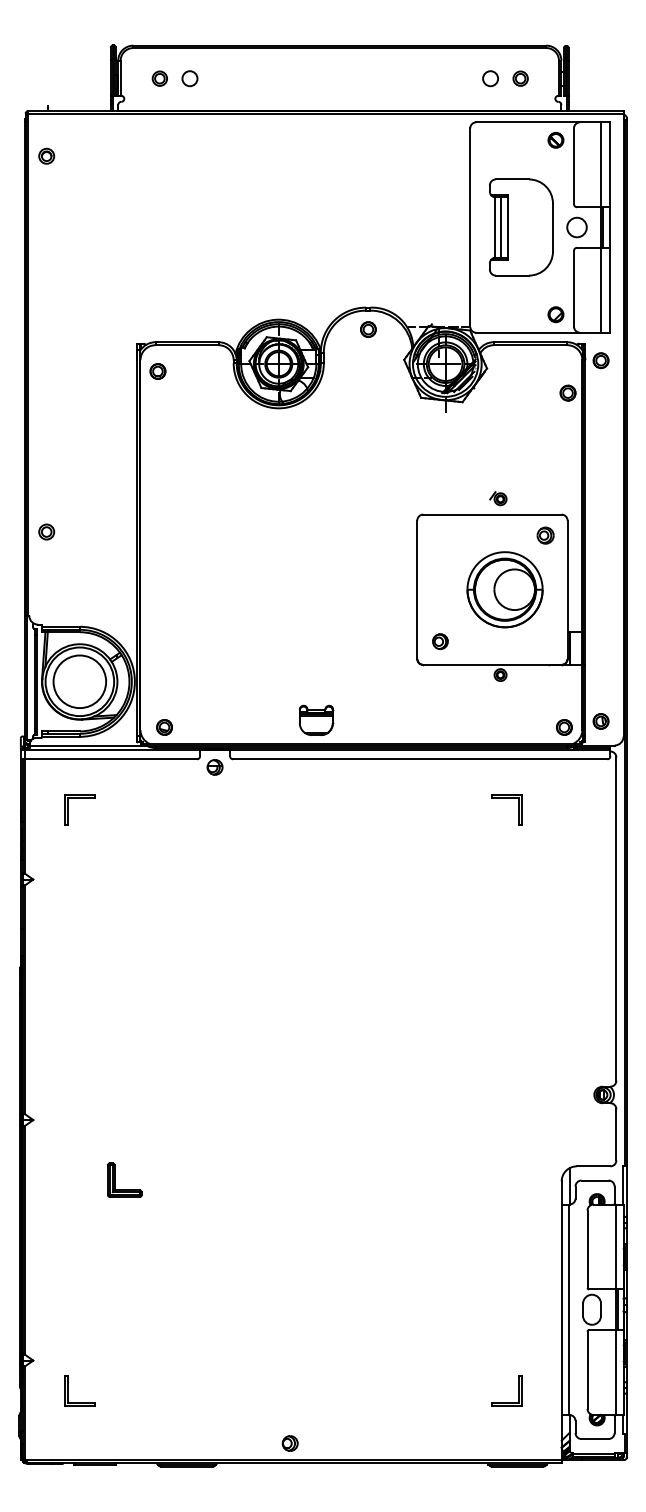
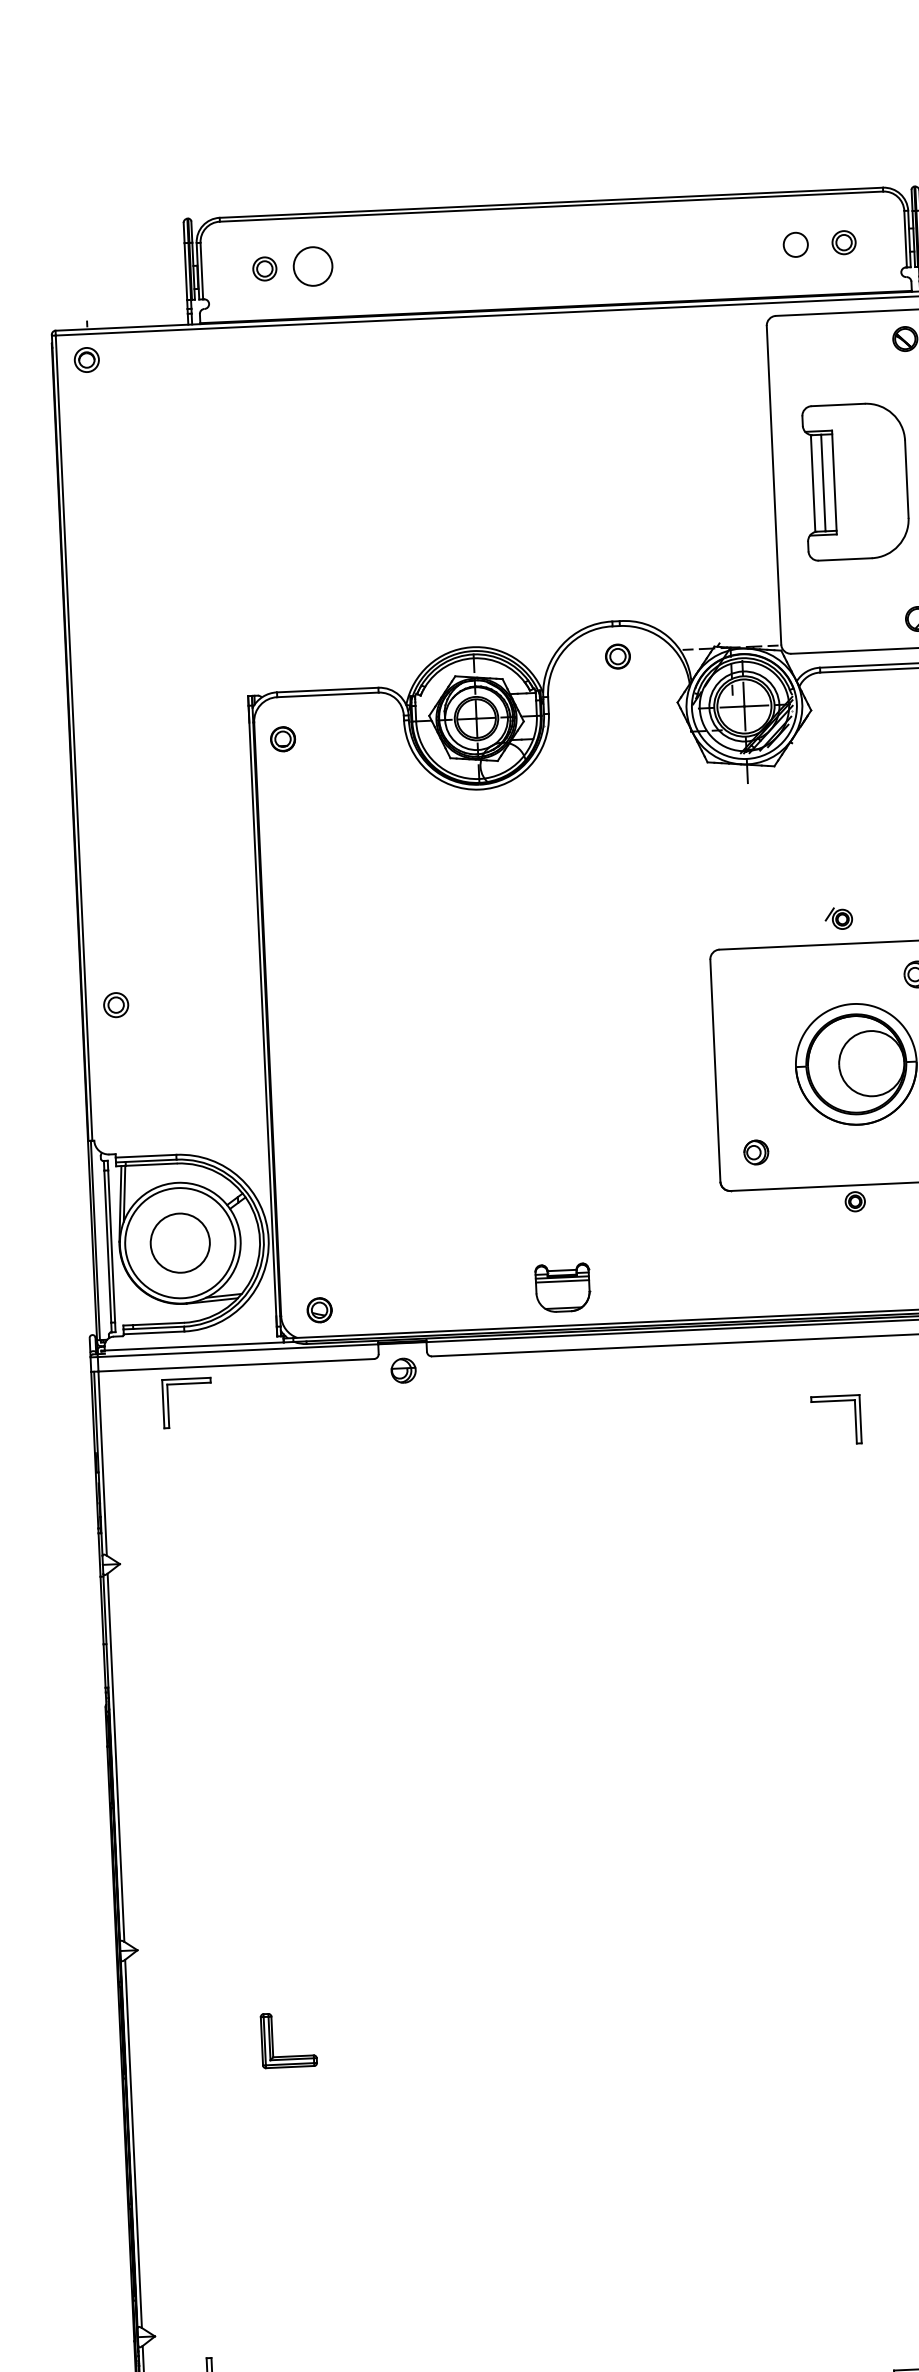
circle: (189, 78) -> (312, 266), size x1.6
part: (46, 155) -> (86, 358), moved
circle: (79, 681) -> (179, 1242), size x0.7
part: (79, 798) -> (186, 1383), moved
part: (506, 798) -> (835, 1401), moved

